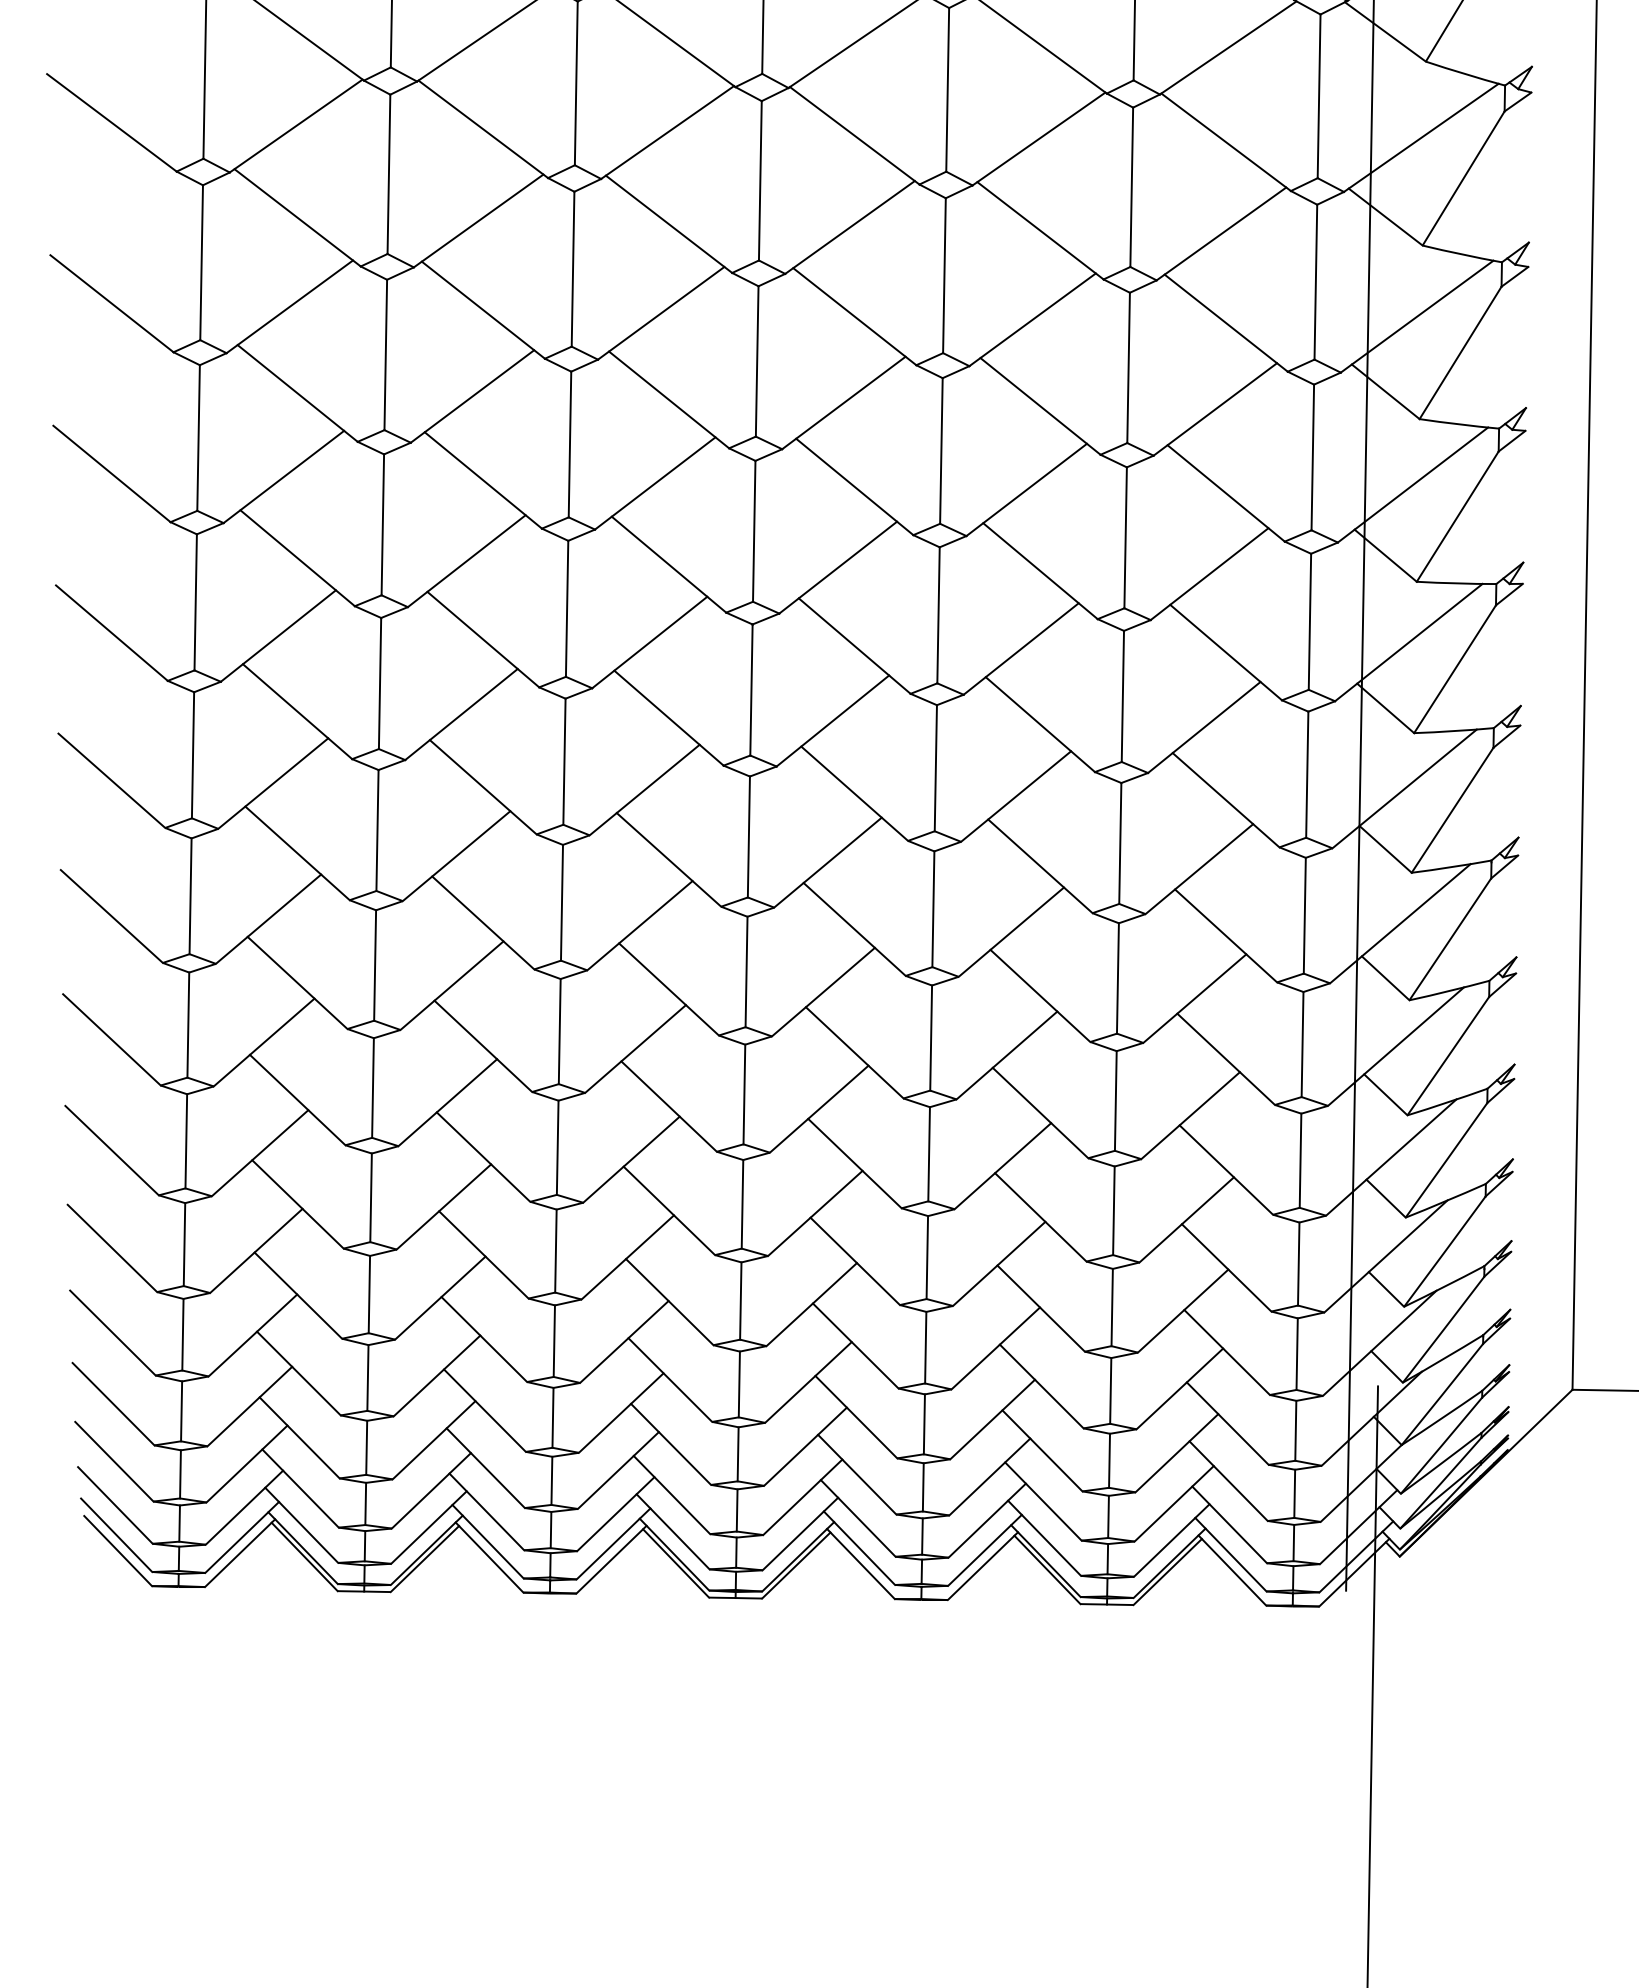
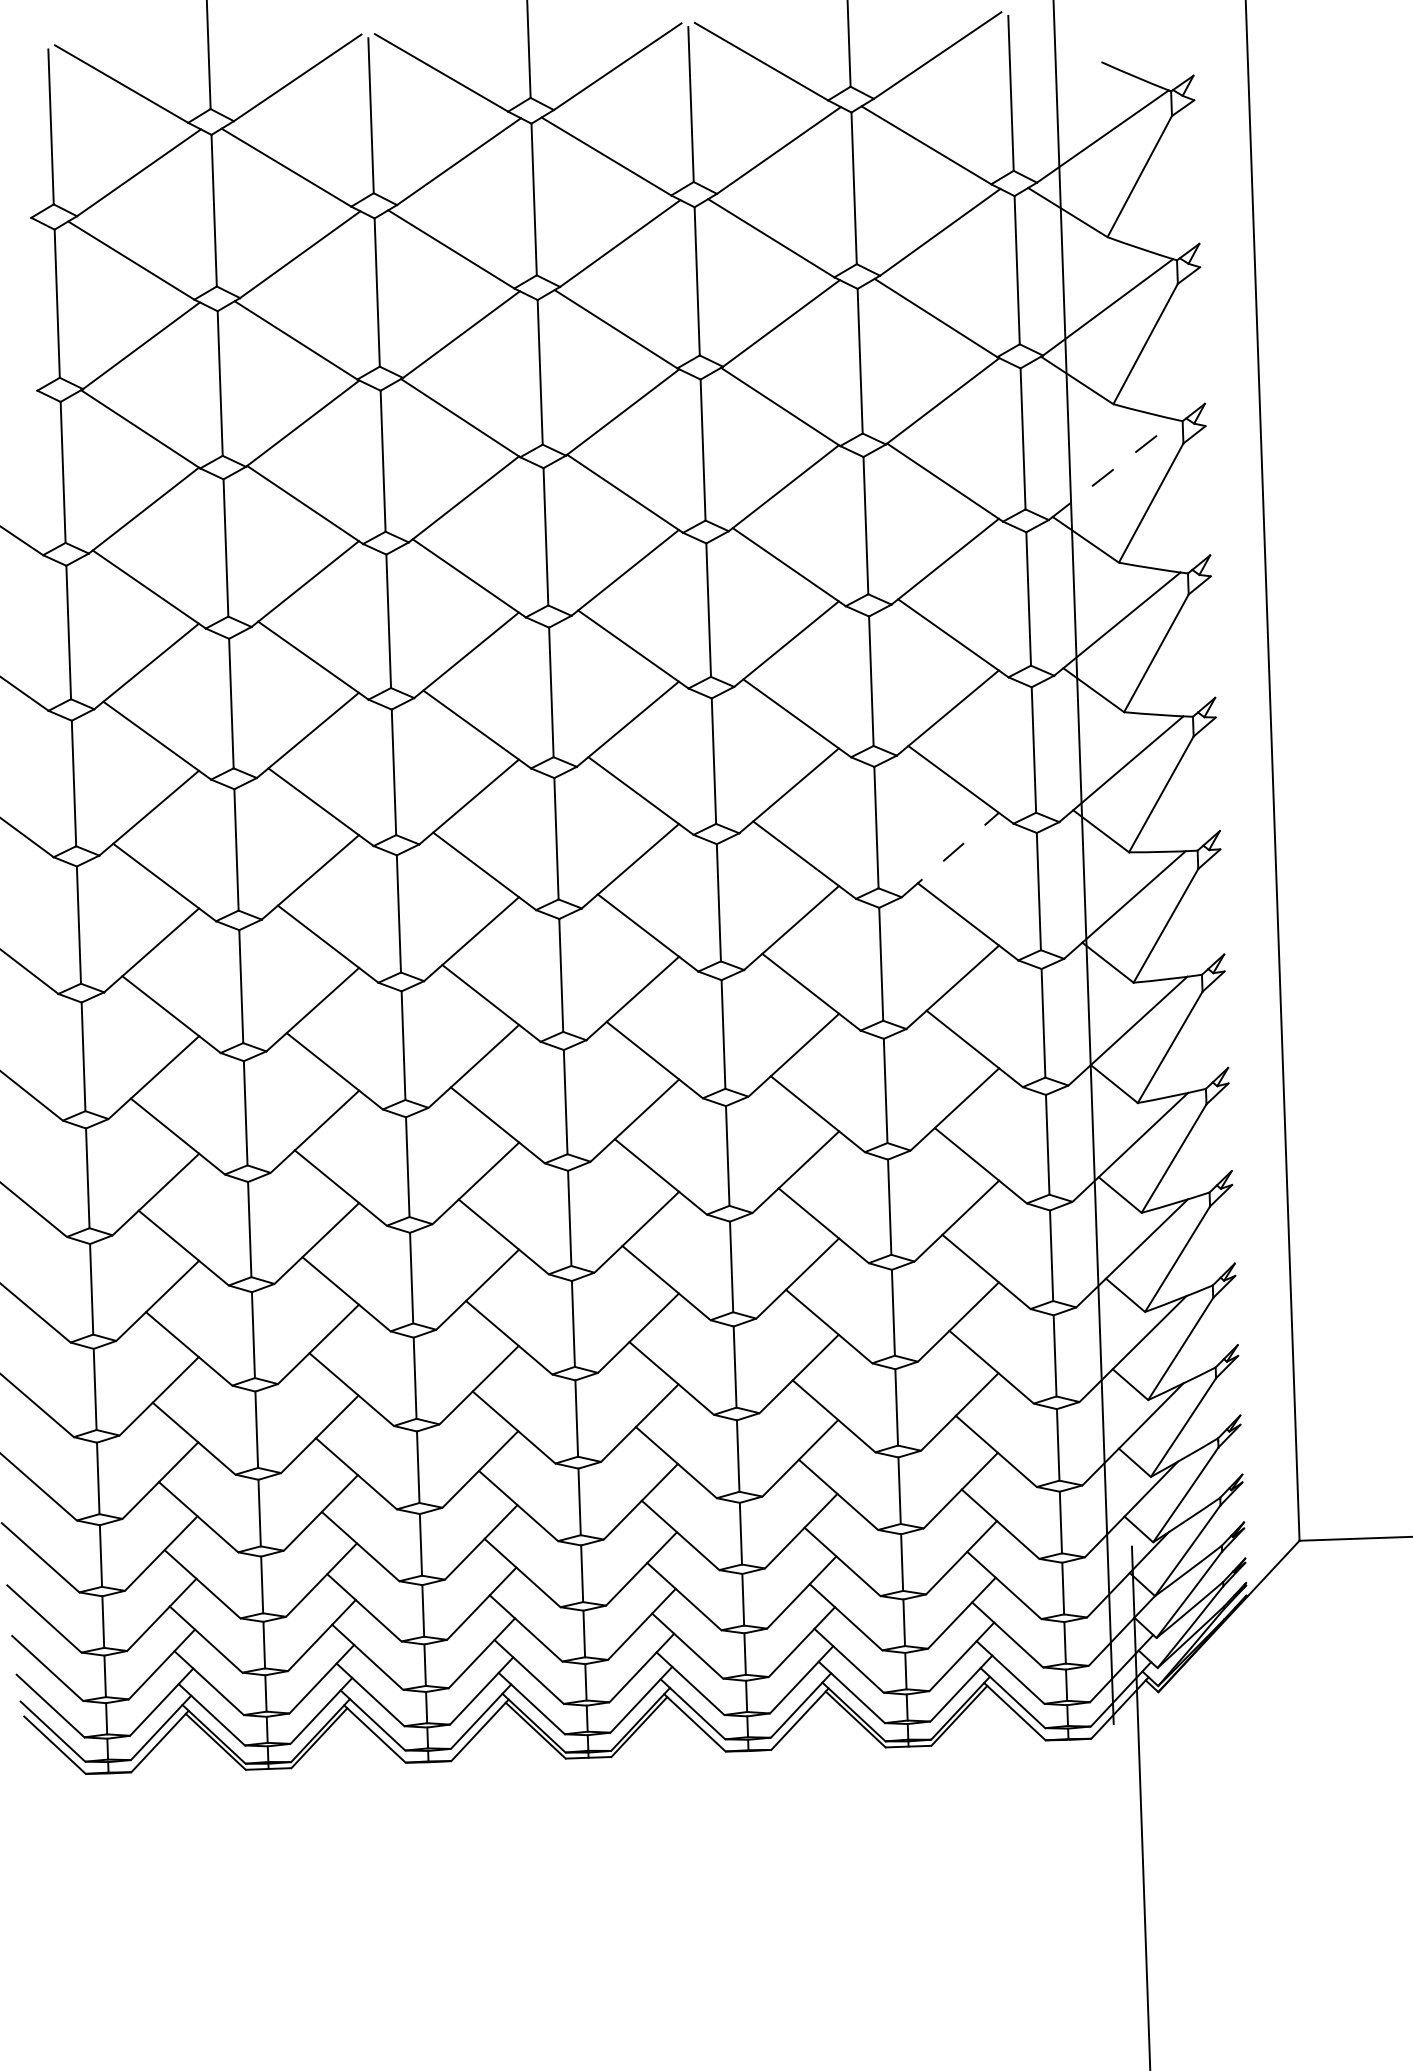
line: (1422, 137) -> (1113, 469), solid -> dashed
line: (1209, 573) -> (950, 854), solid -> dashed

